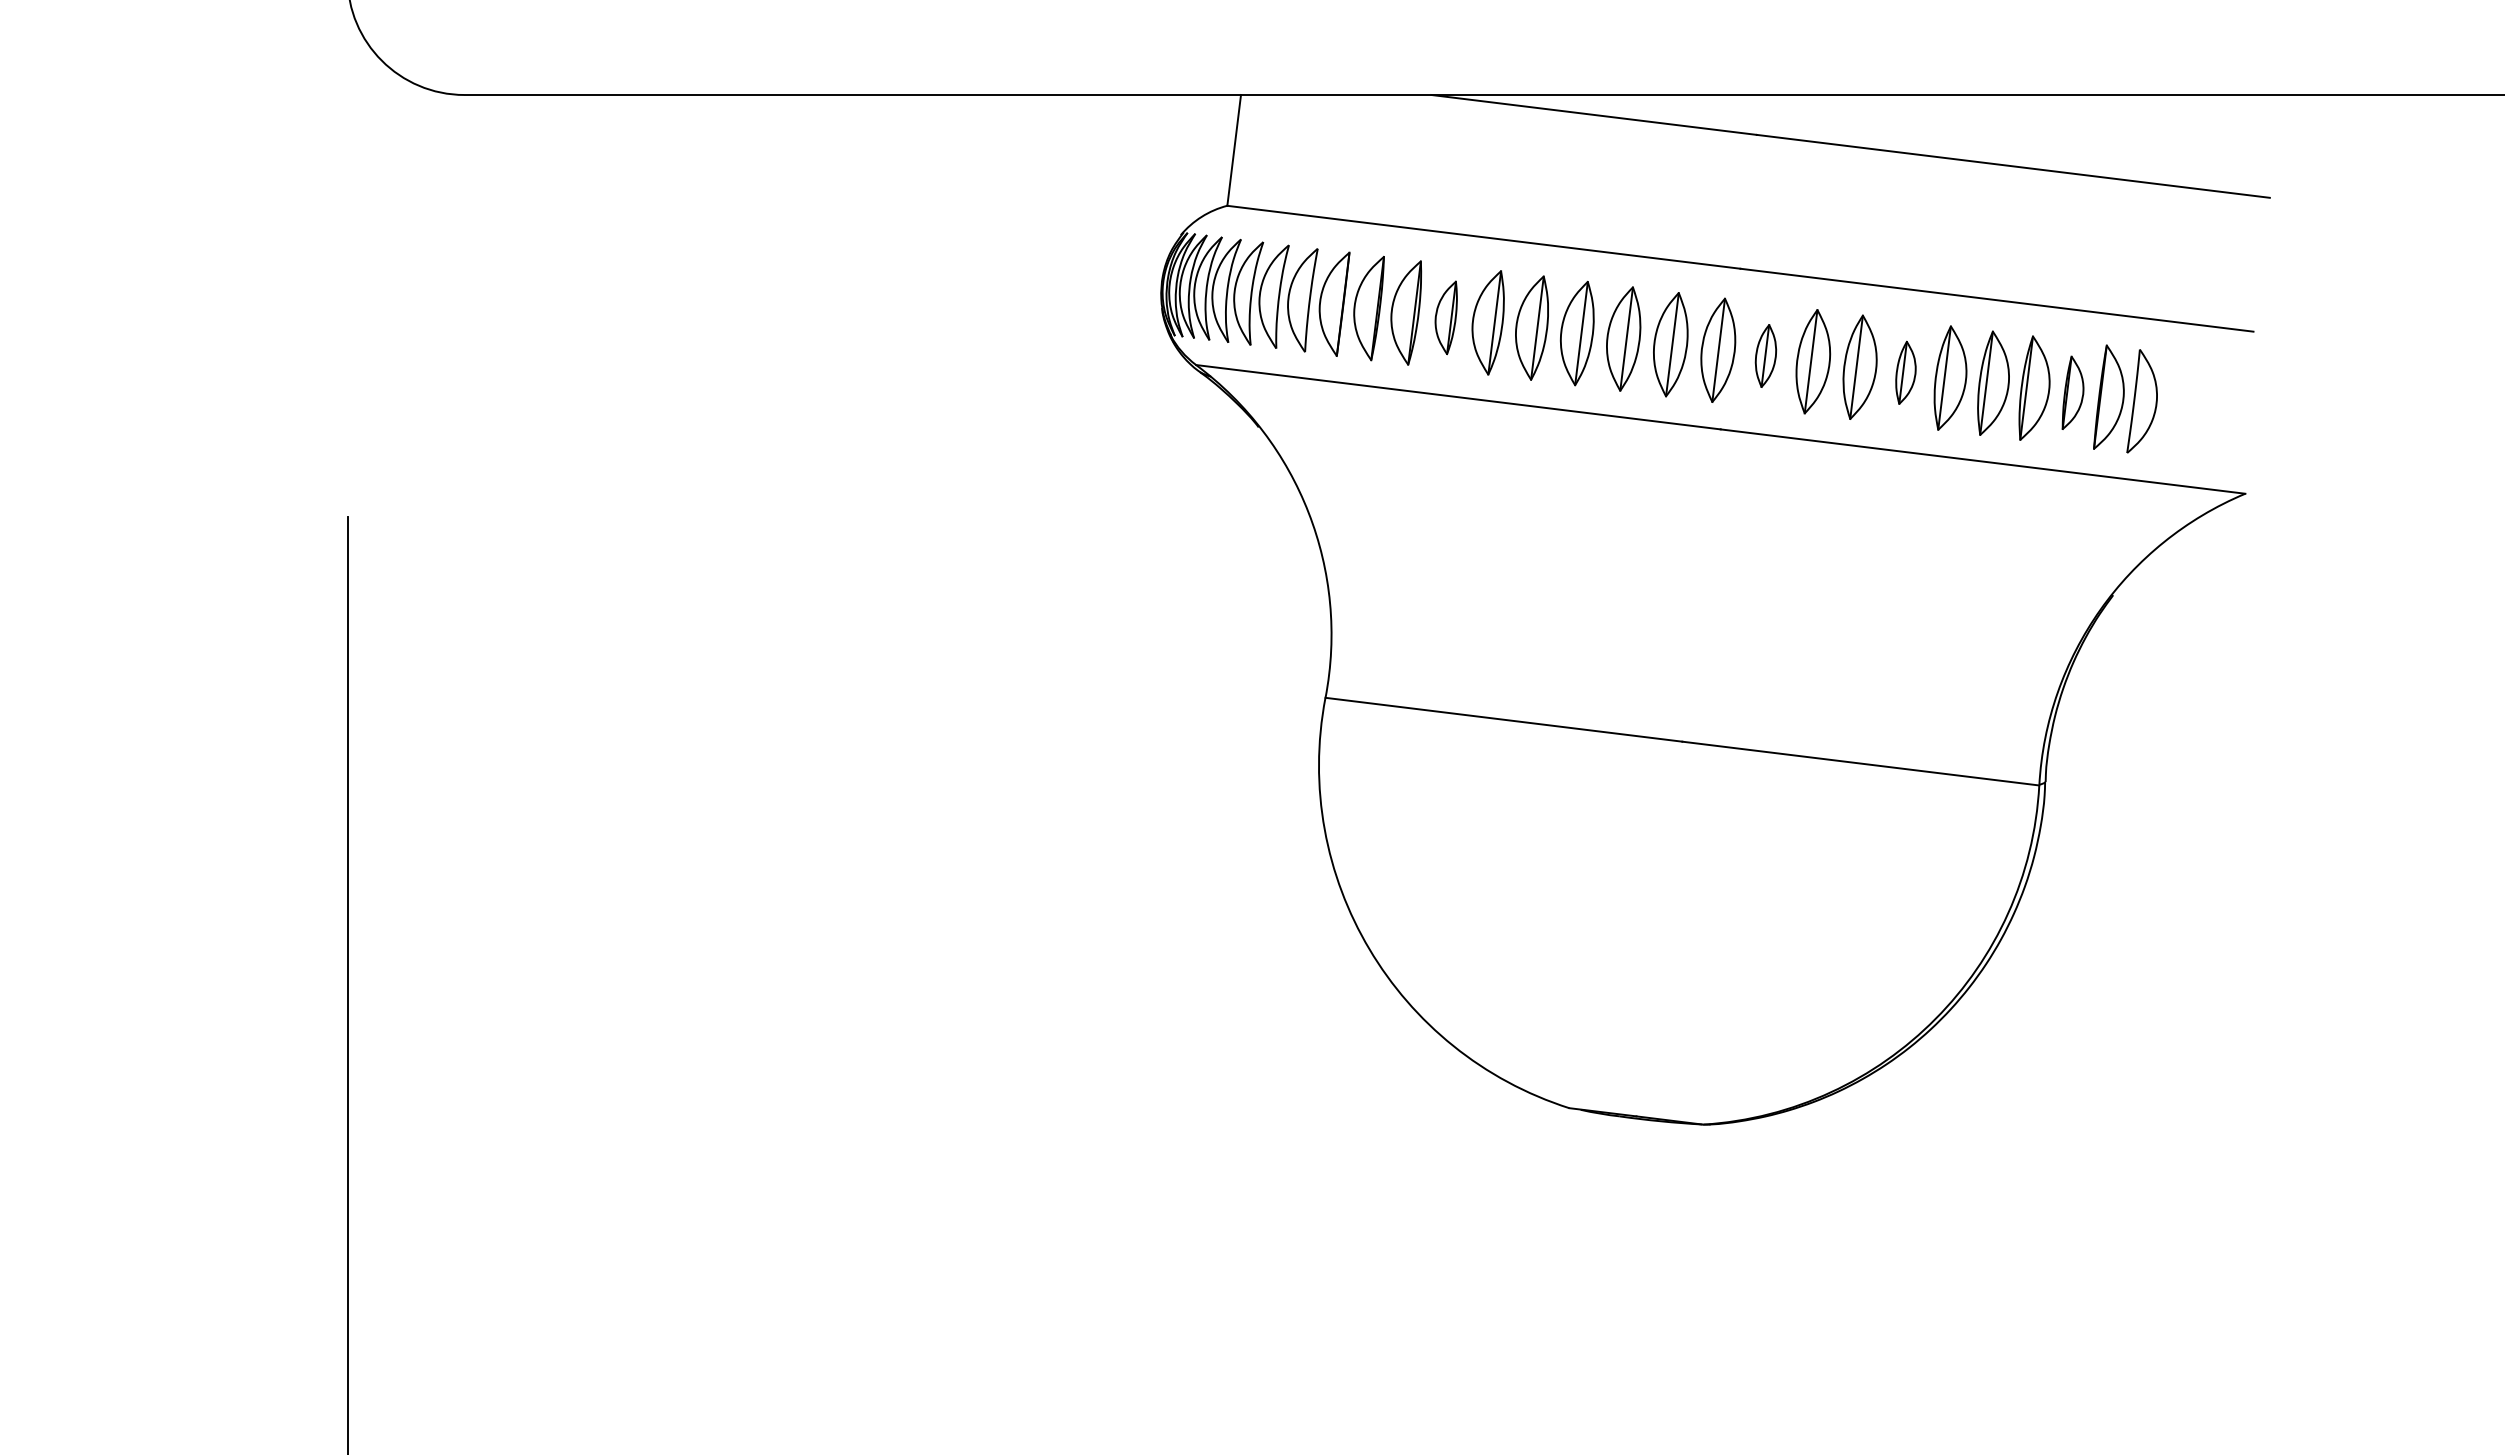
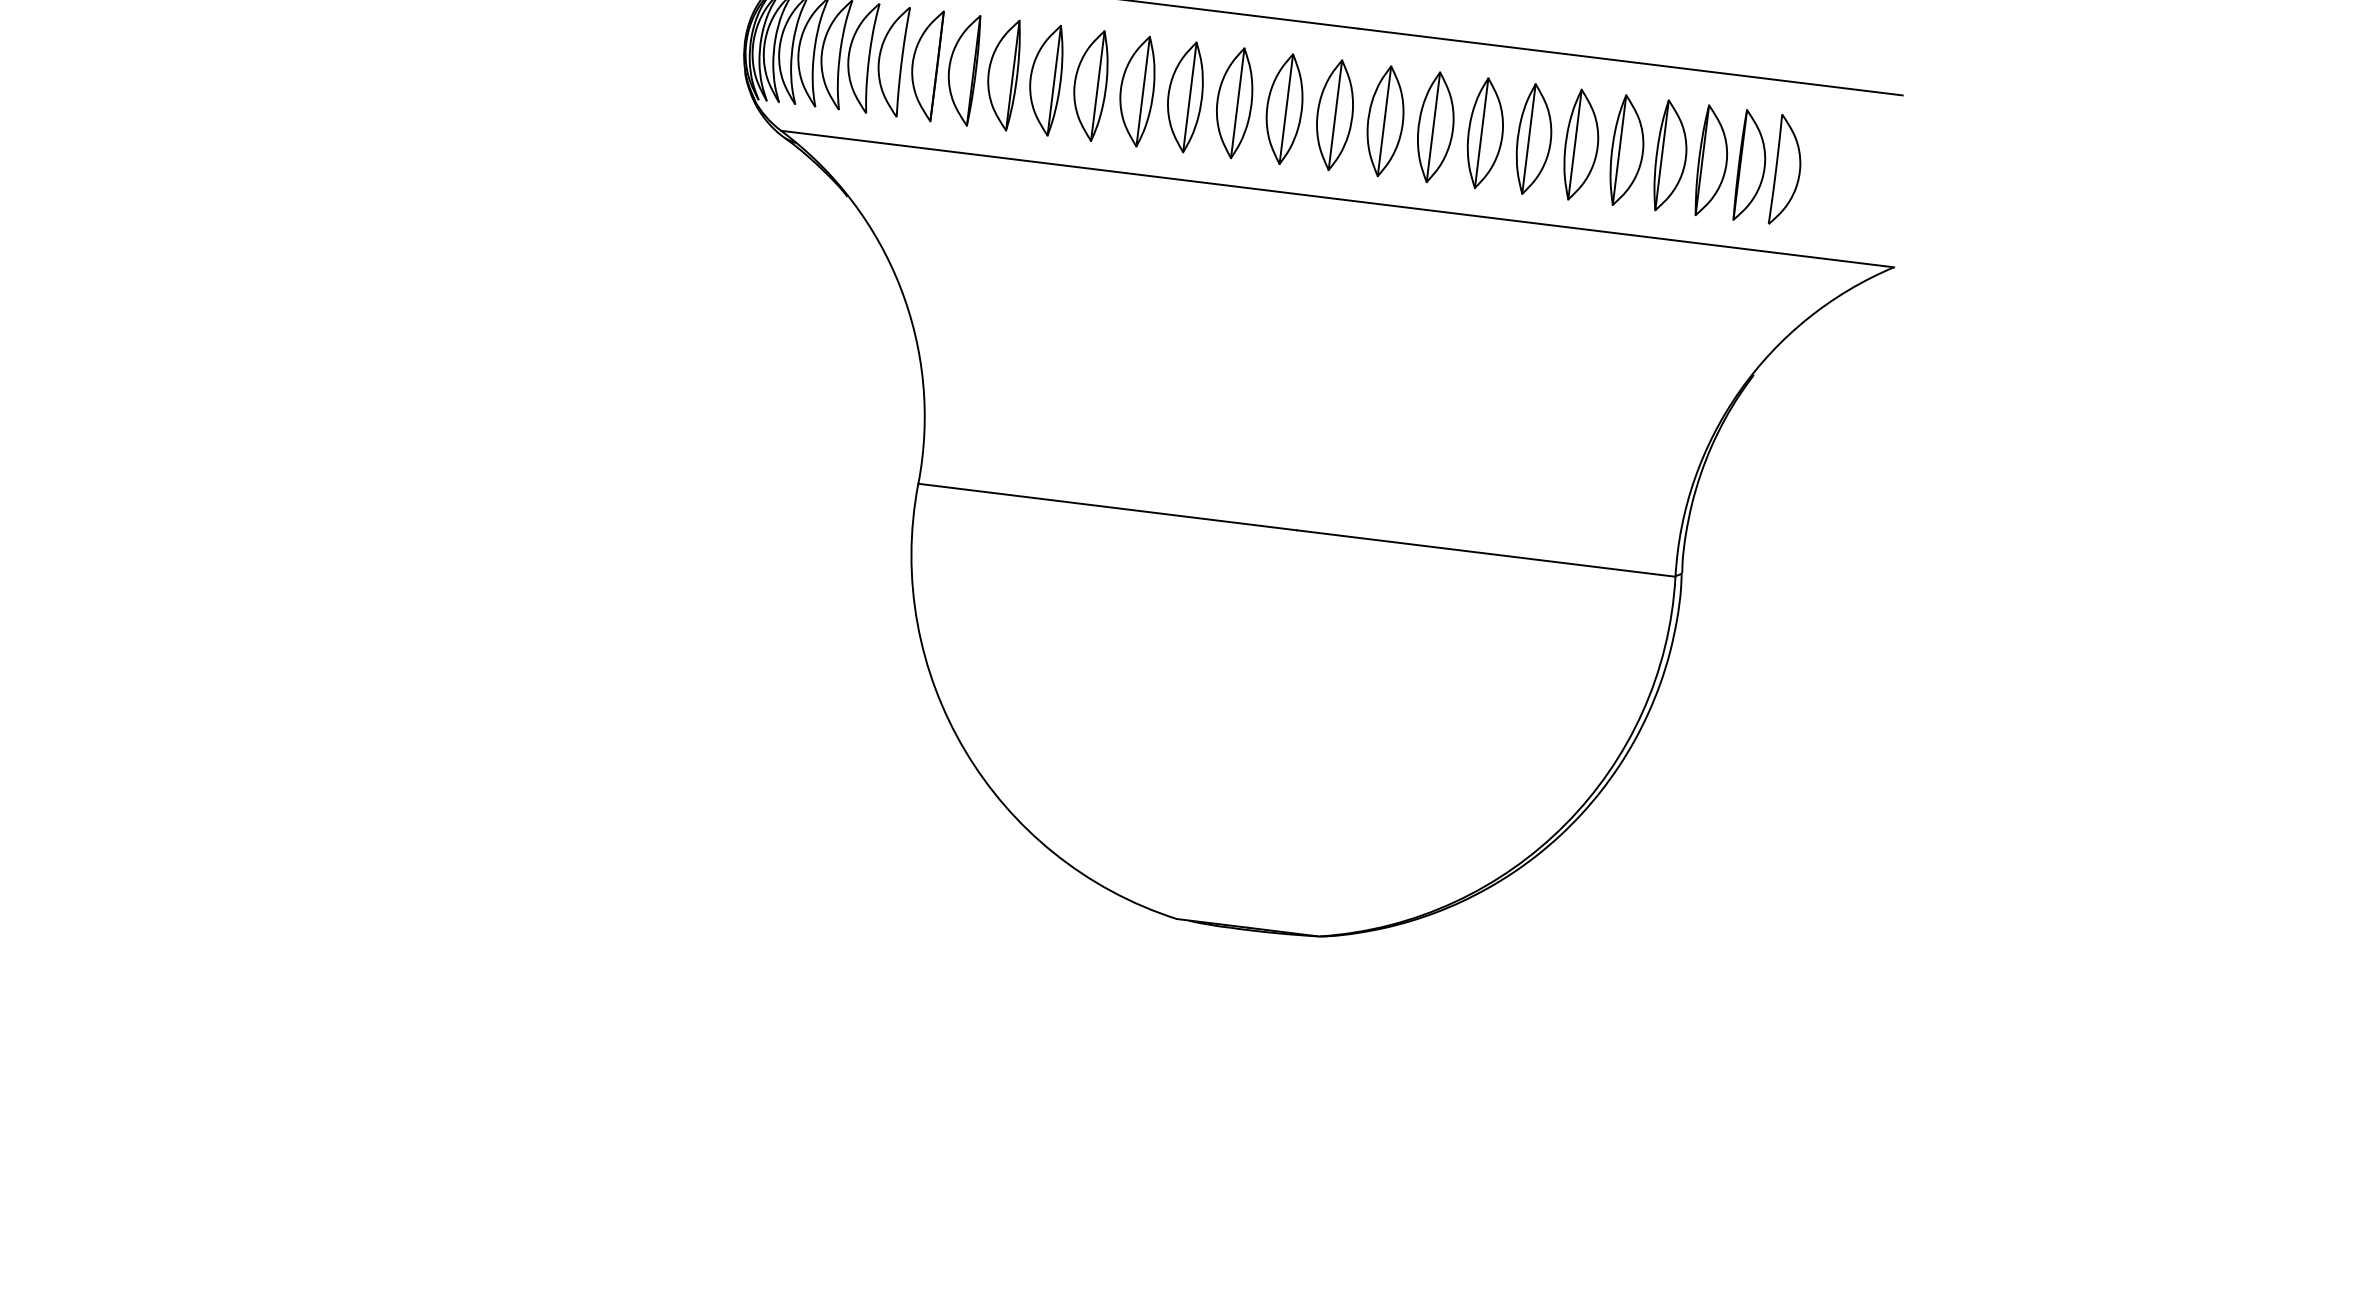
part: (1446, 317) -> (1046, 80), size x1.43
part: (1765, 355) -> (1385, 120), size x1.67
part: (1905, 372) -> (1533, 138), size x1.67
part: (2072, 392) -> (1710, 159), size x1.43

